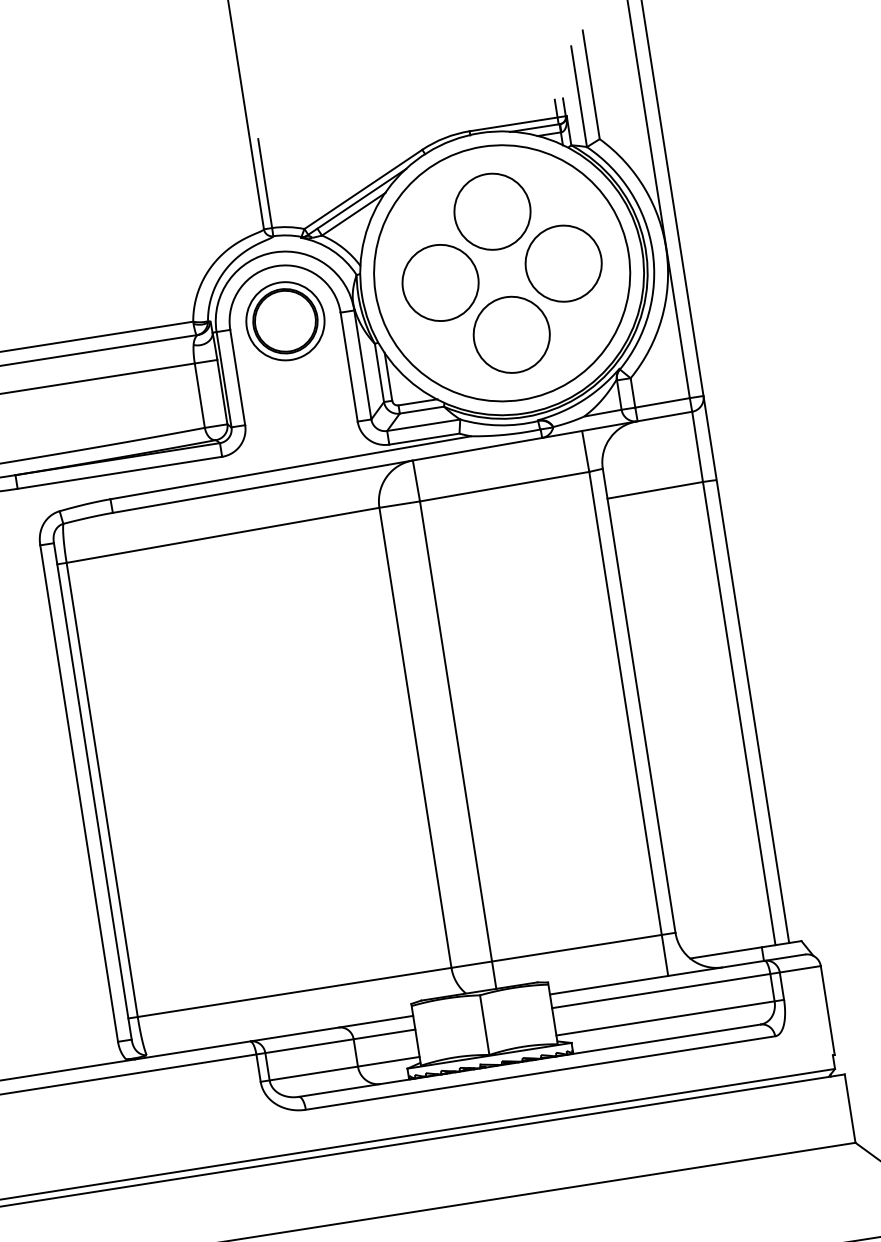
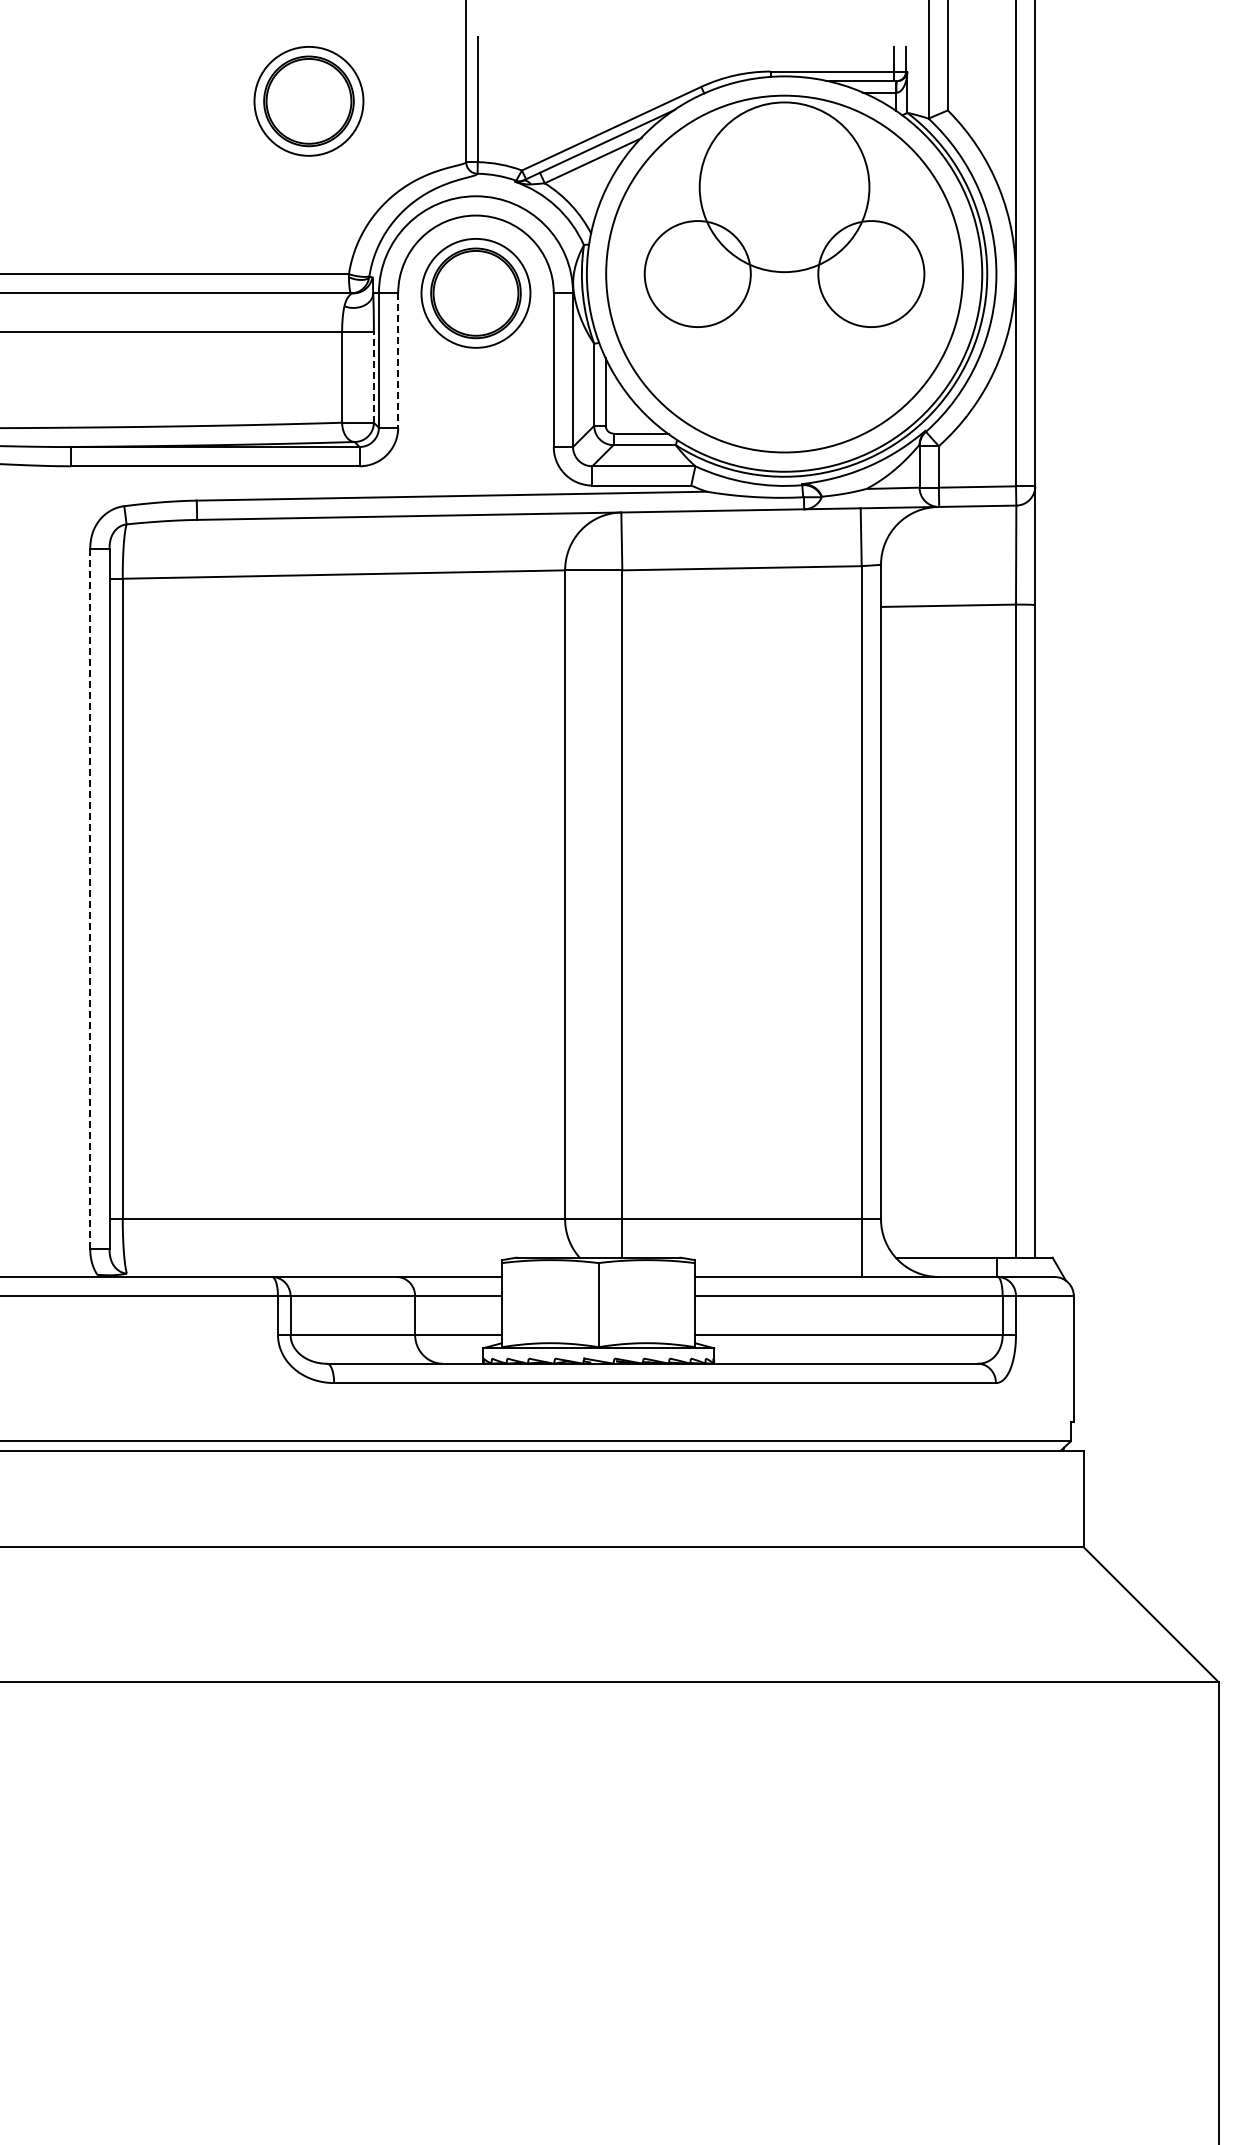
part: (145, 203) -> (308, 101), added
circle: (492, 211) -> (784, 187), size x1.6
circle: (511, 334) -> (784, 360), removed
line: (238, 378) -> (398, 361), solid -> dashed
line: (222, 391) -> (373, 376), solid -> dashed
line: (79, 793) -> (90, 899), solid -> dashed

